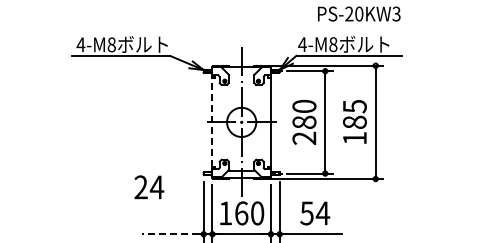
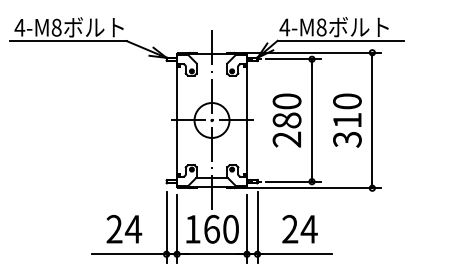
line: (212, 122) -> (177, 120), dashed -> solid
text: (354, 122) -> (346, 120), 185 -> 310
text: (149, 187) -> (124, 229), moved
text: (306, 213) -> (289, 229), 54 -> 24
line: (170, 234) -> (126, 254), dashed -> solid

